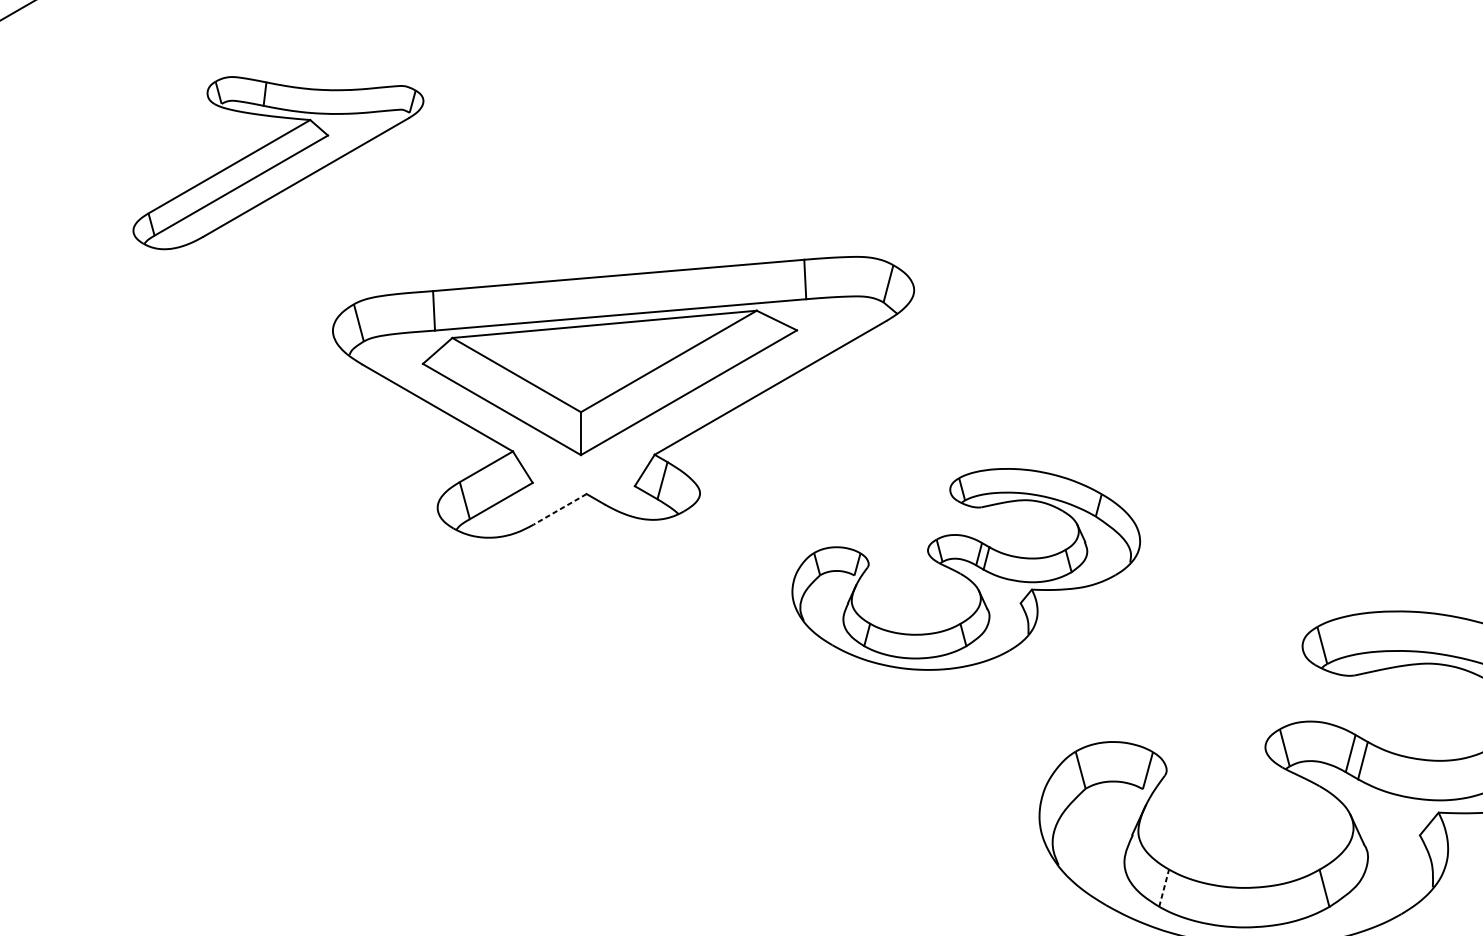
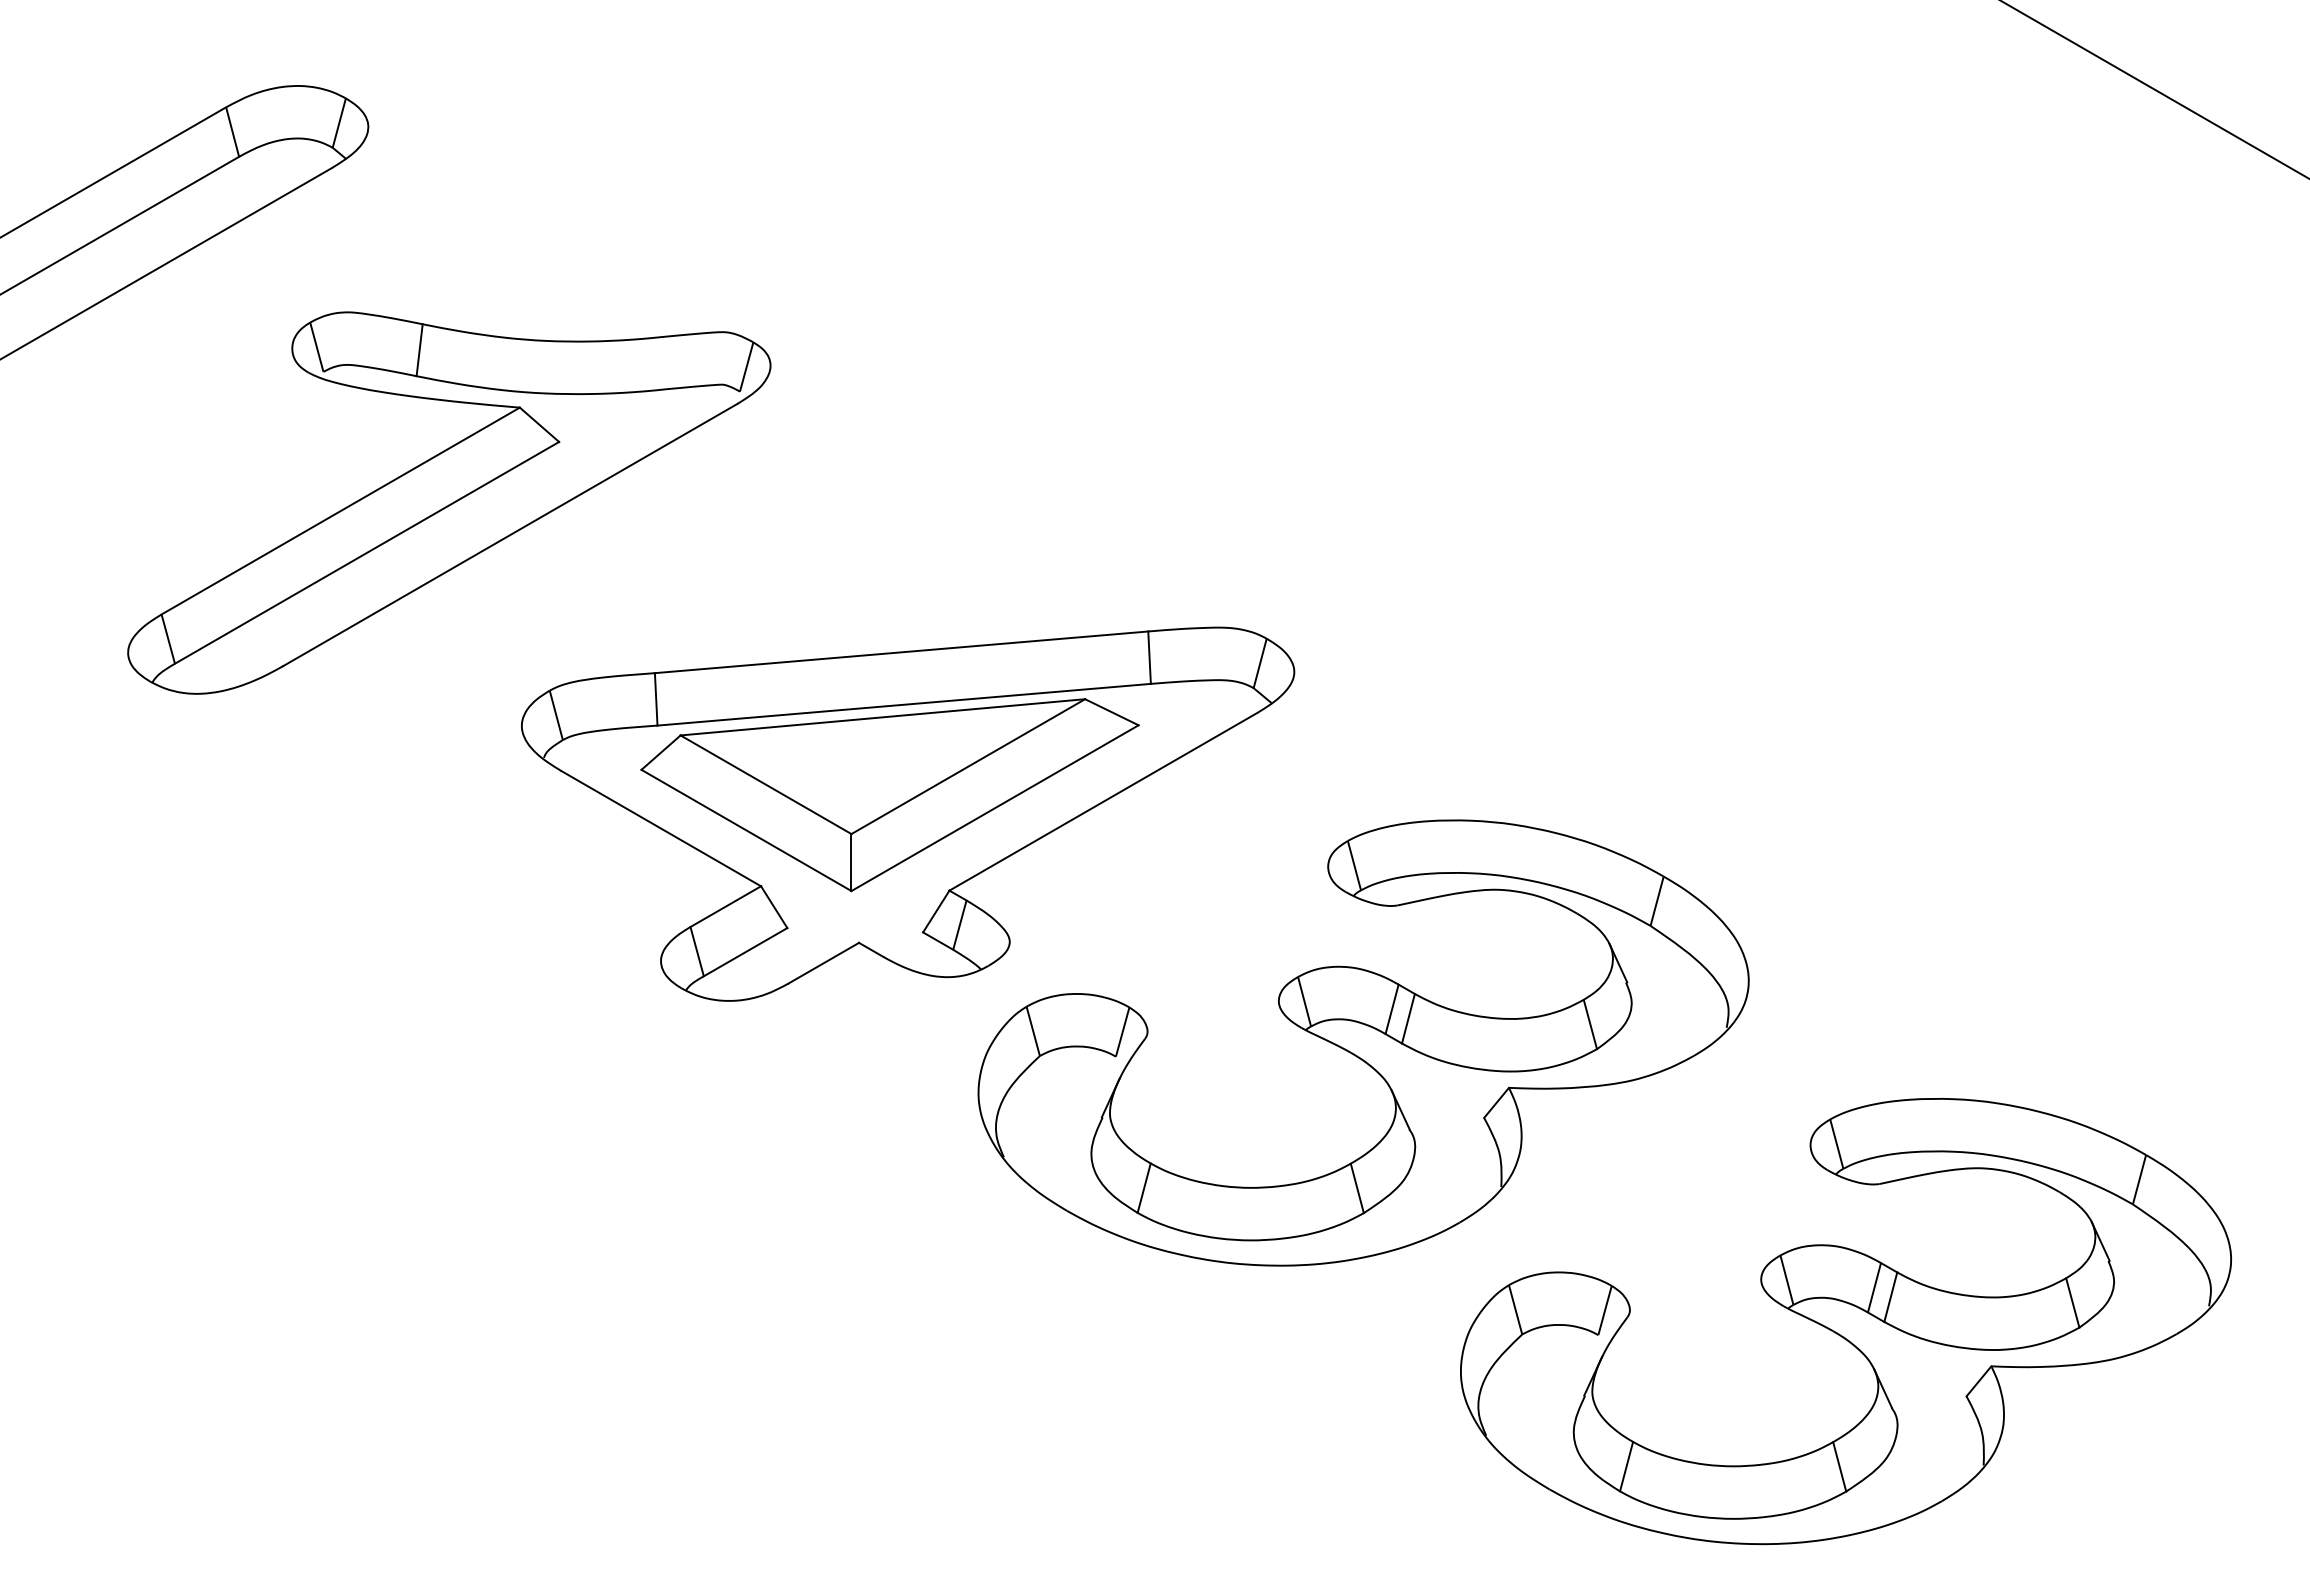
part: (278, 162) -> (449, 502), size x1.67
line: (559, 509) -> (823, 963), dashed -> solid
part: (966, 569) -> (1363, 1042), size x1.67
line: (1164, 888) -> (1626, 1466), dashed -> solid

